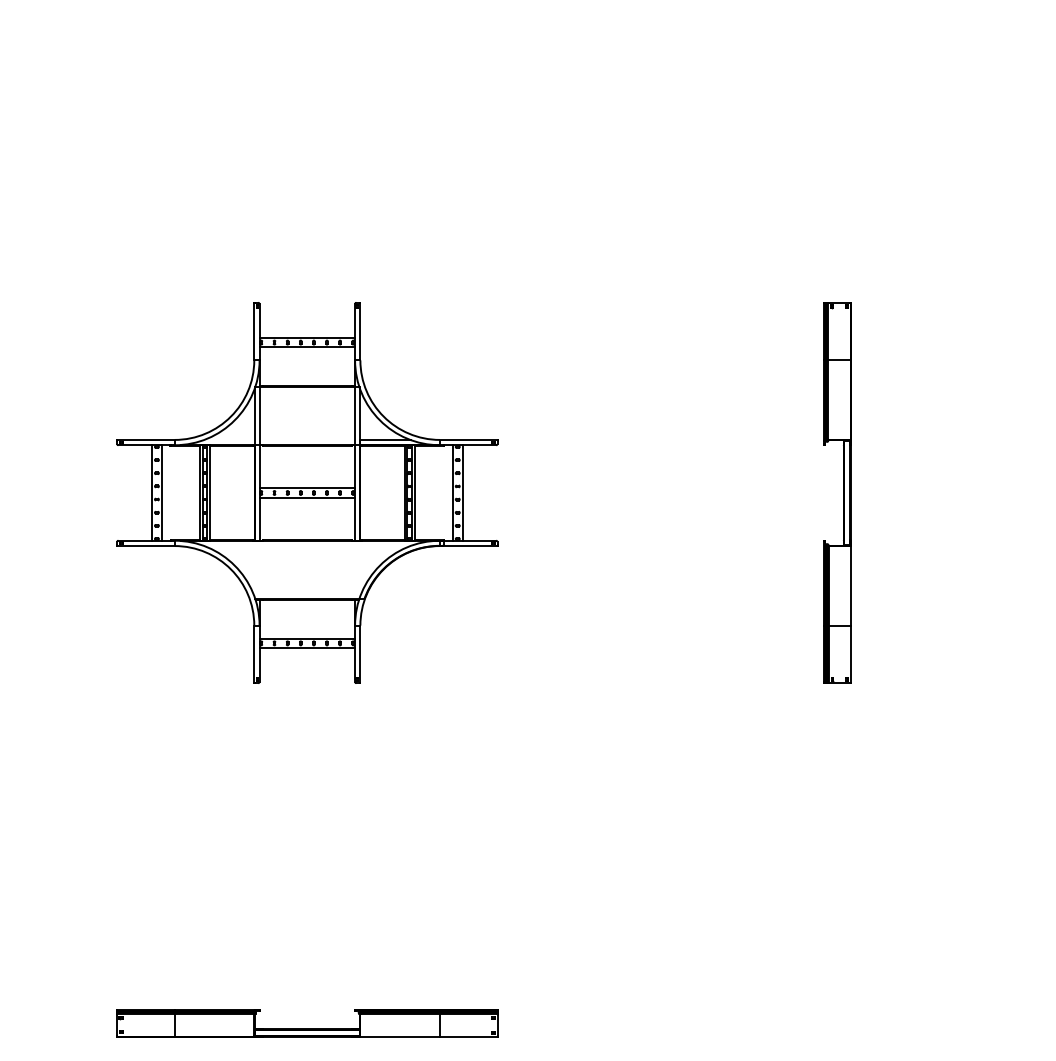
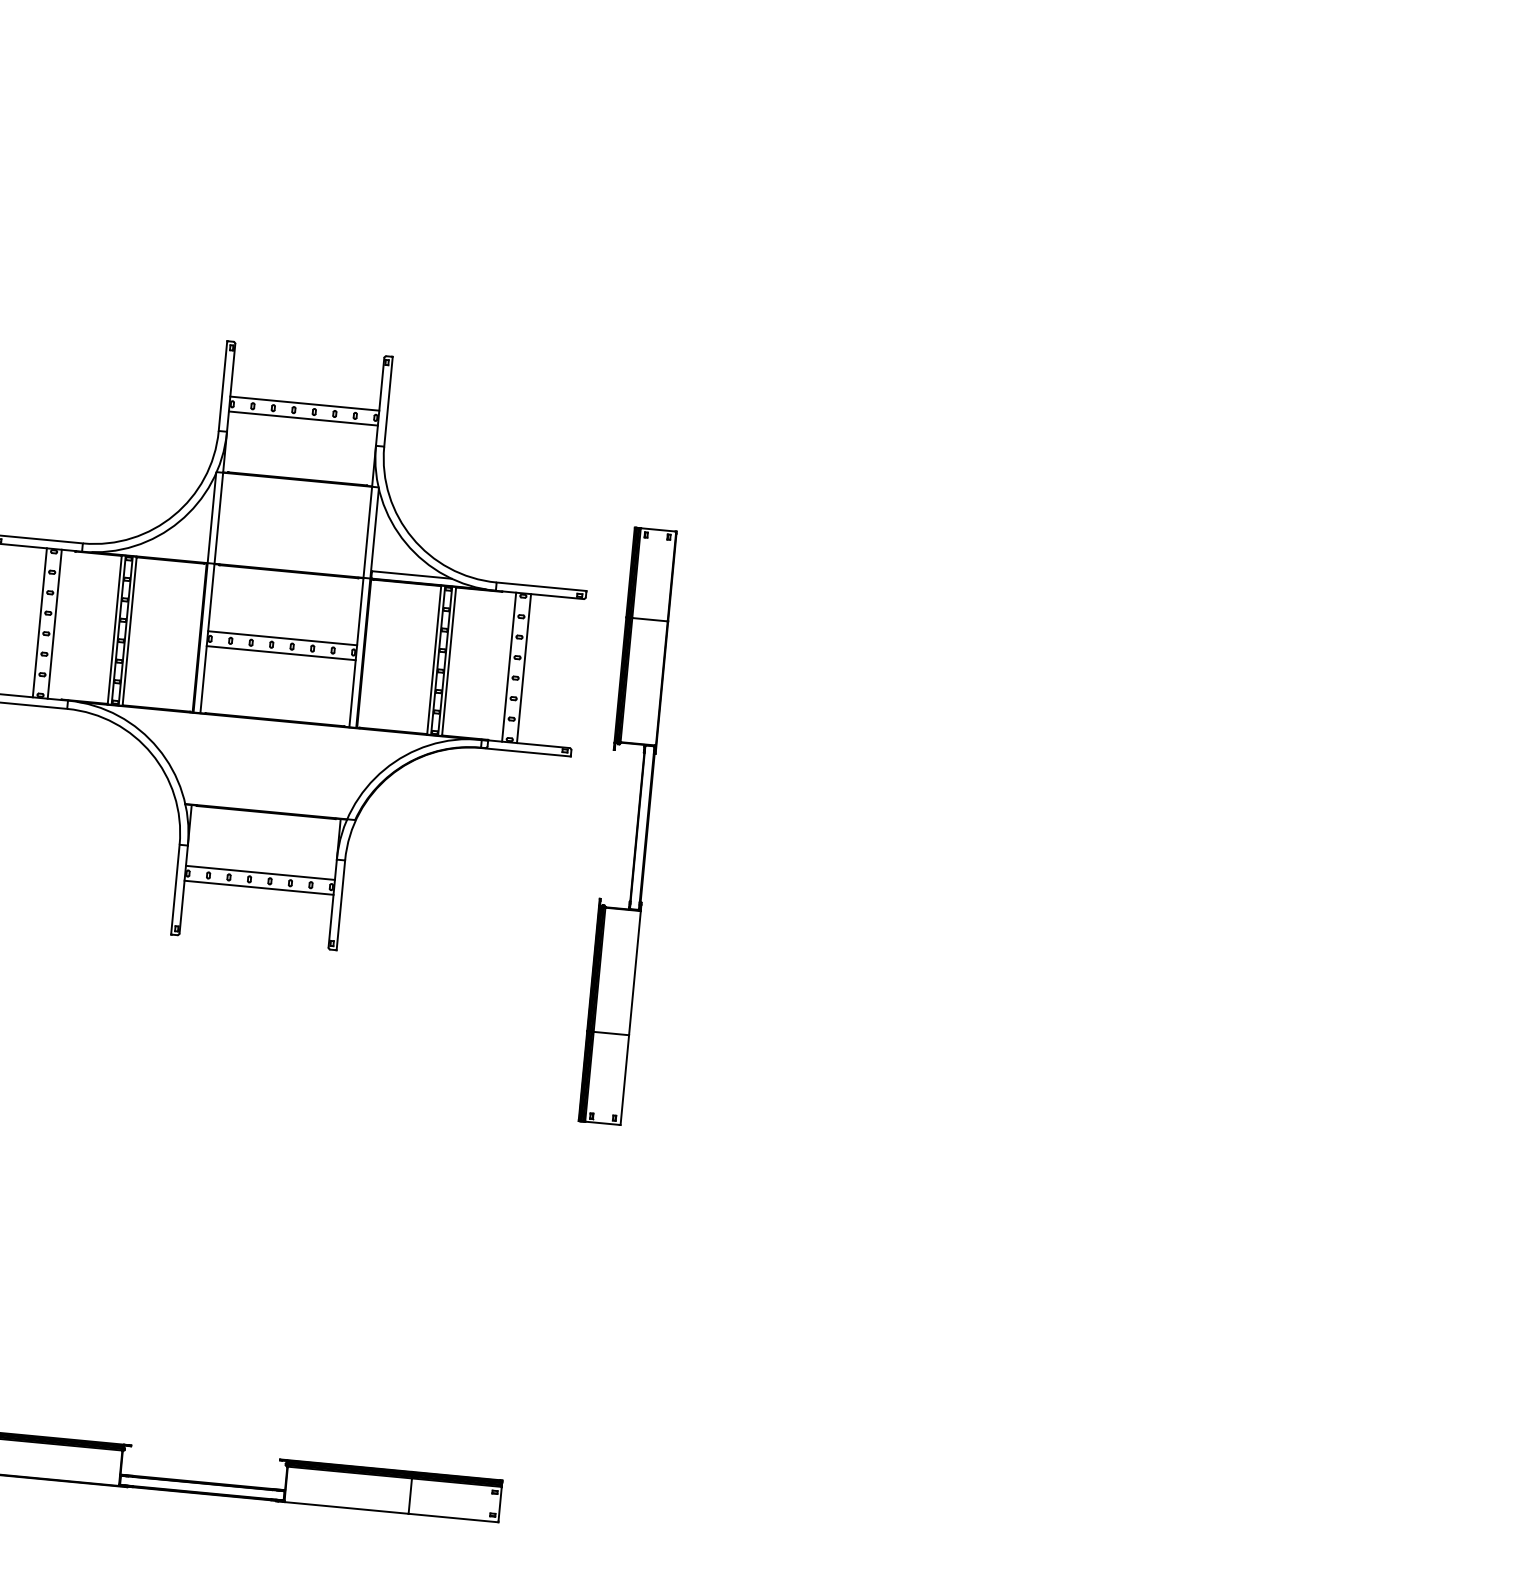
part: (837, 492) -> (627, 825), moved

